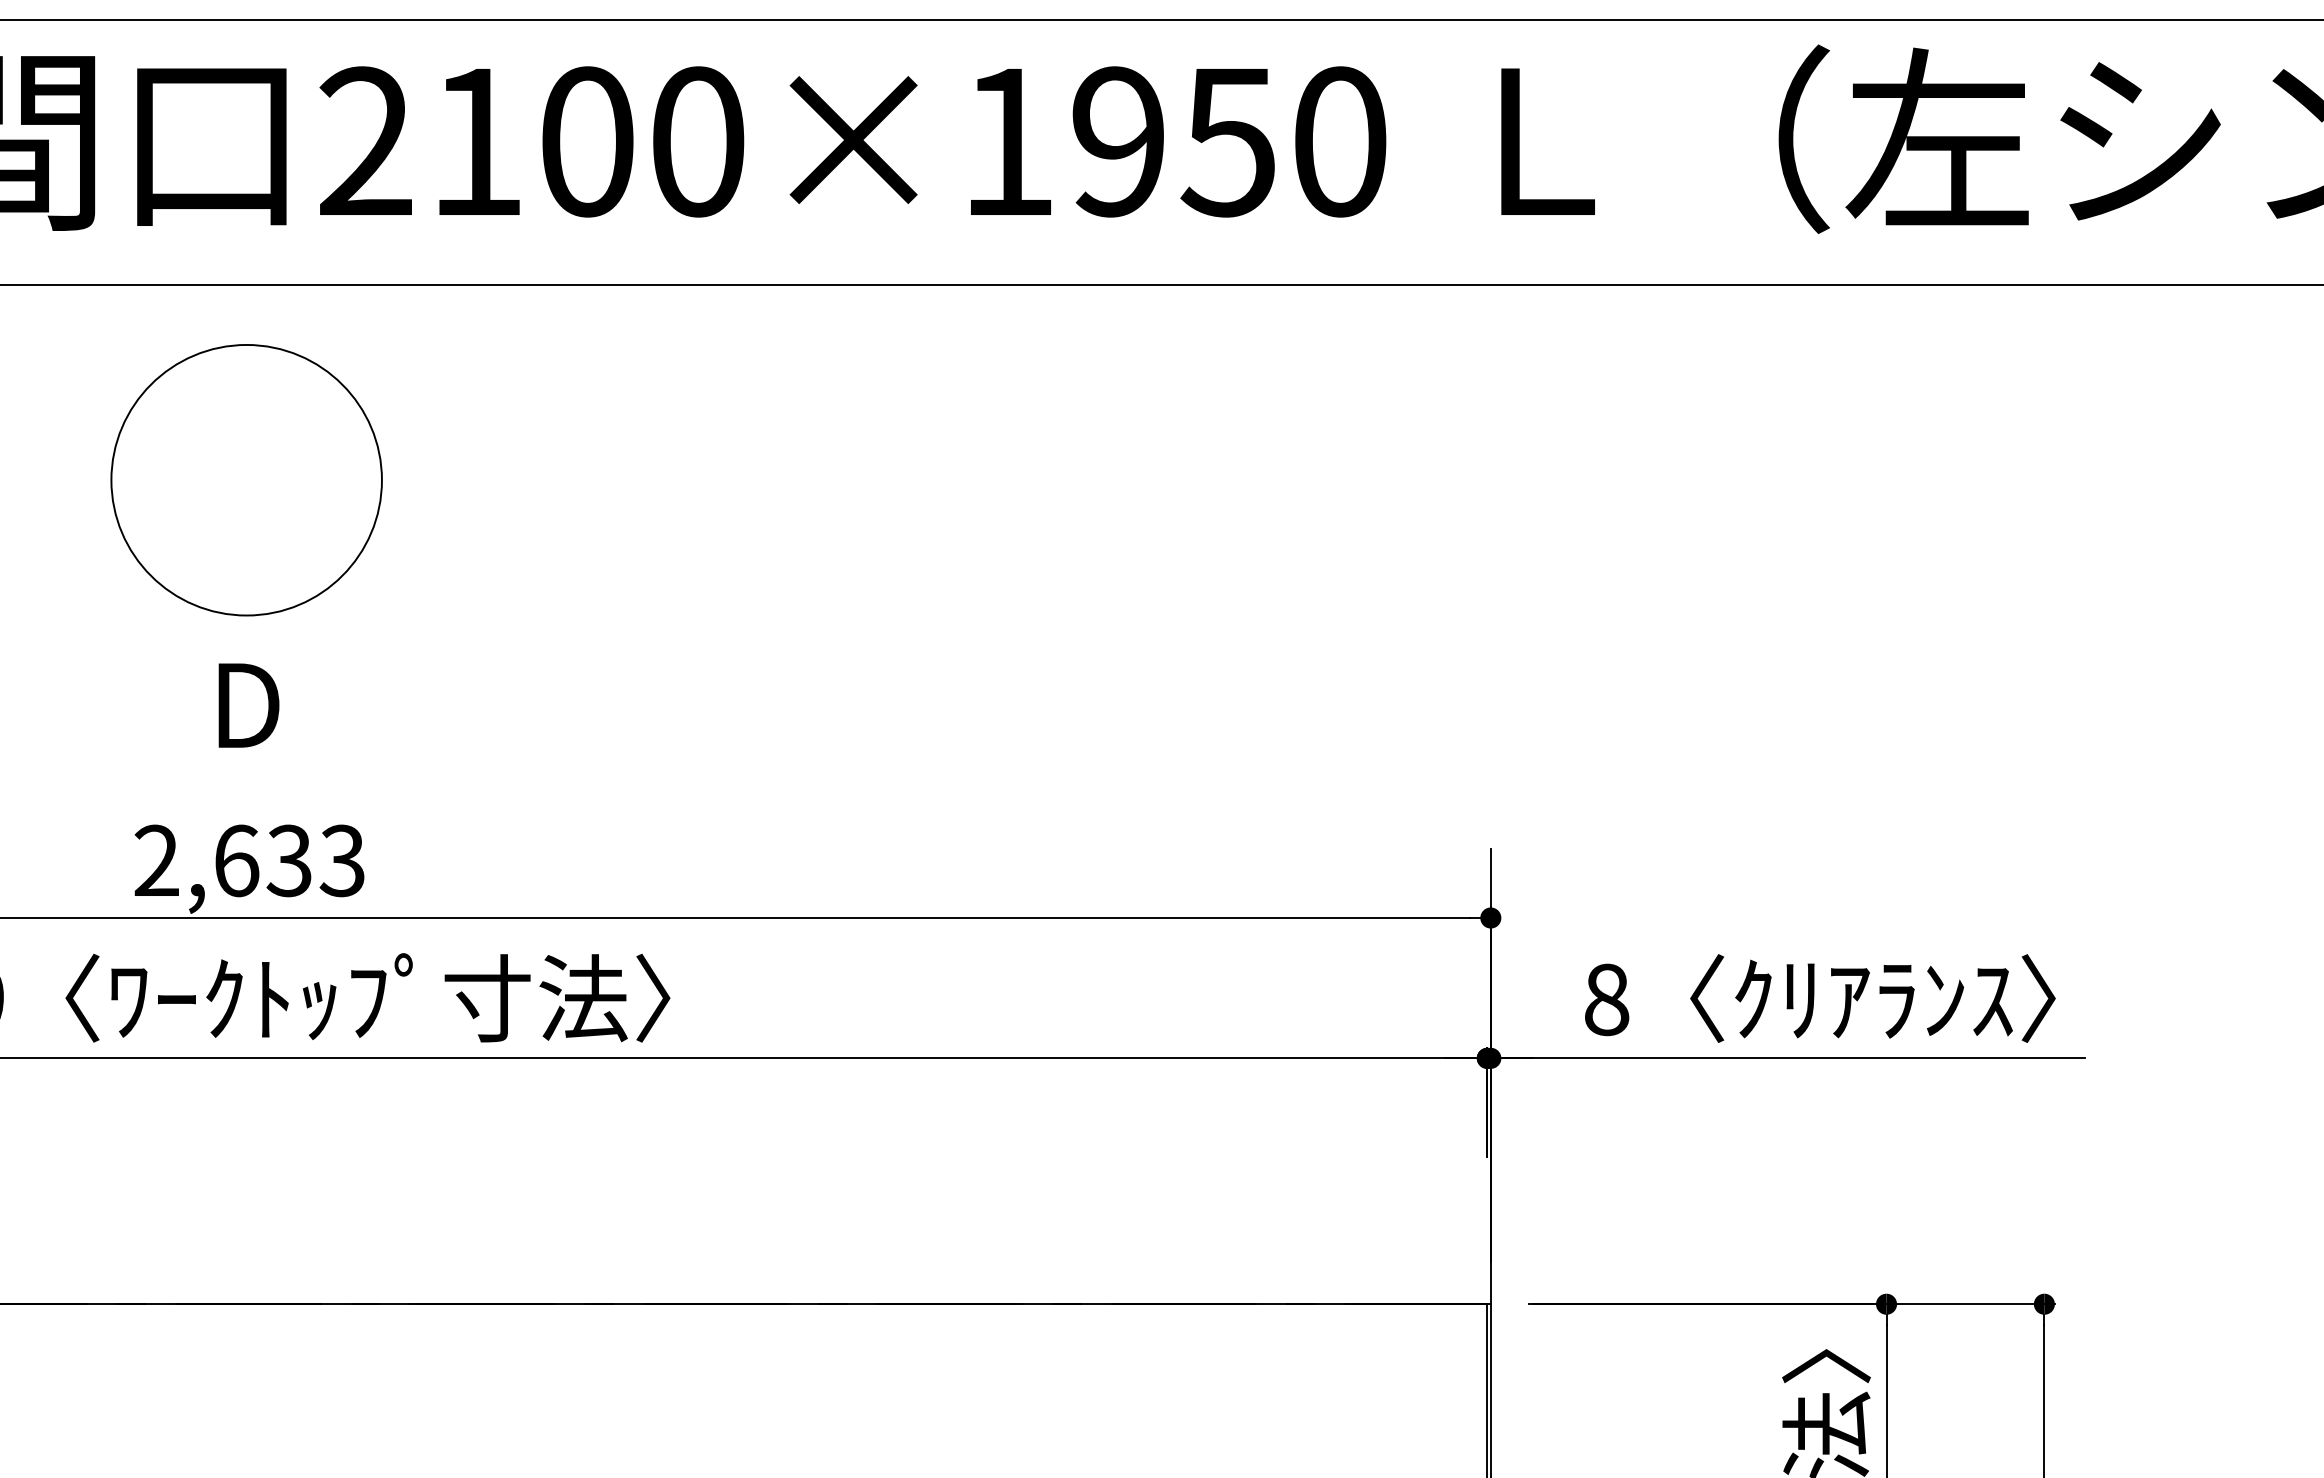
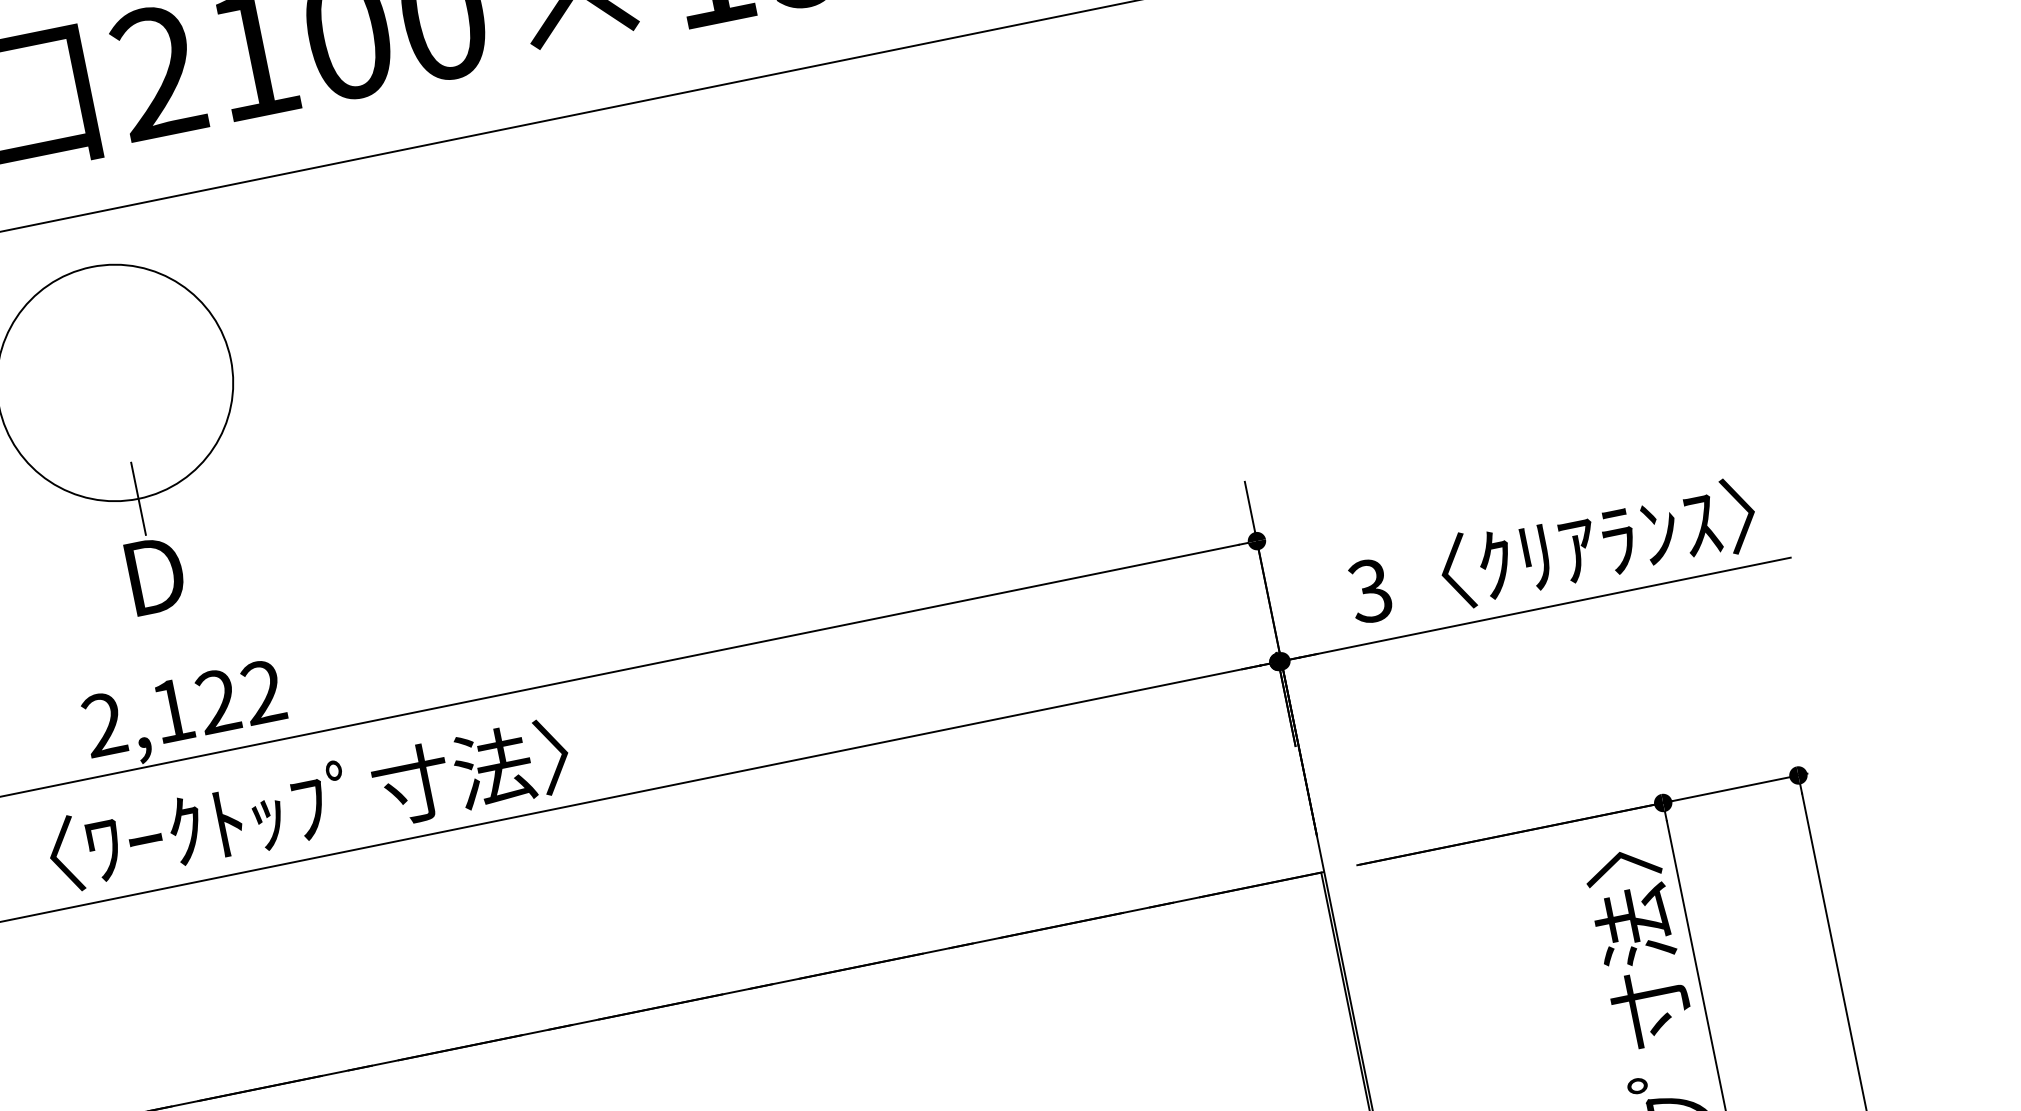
line: (246, 615) -> (138, 498), added
text: (289, 860) -> (217, 701), 2,633 -> 2,122
text: (1606, 999) -> (1370, 590), 8 -> 3

